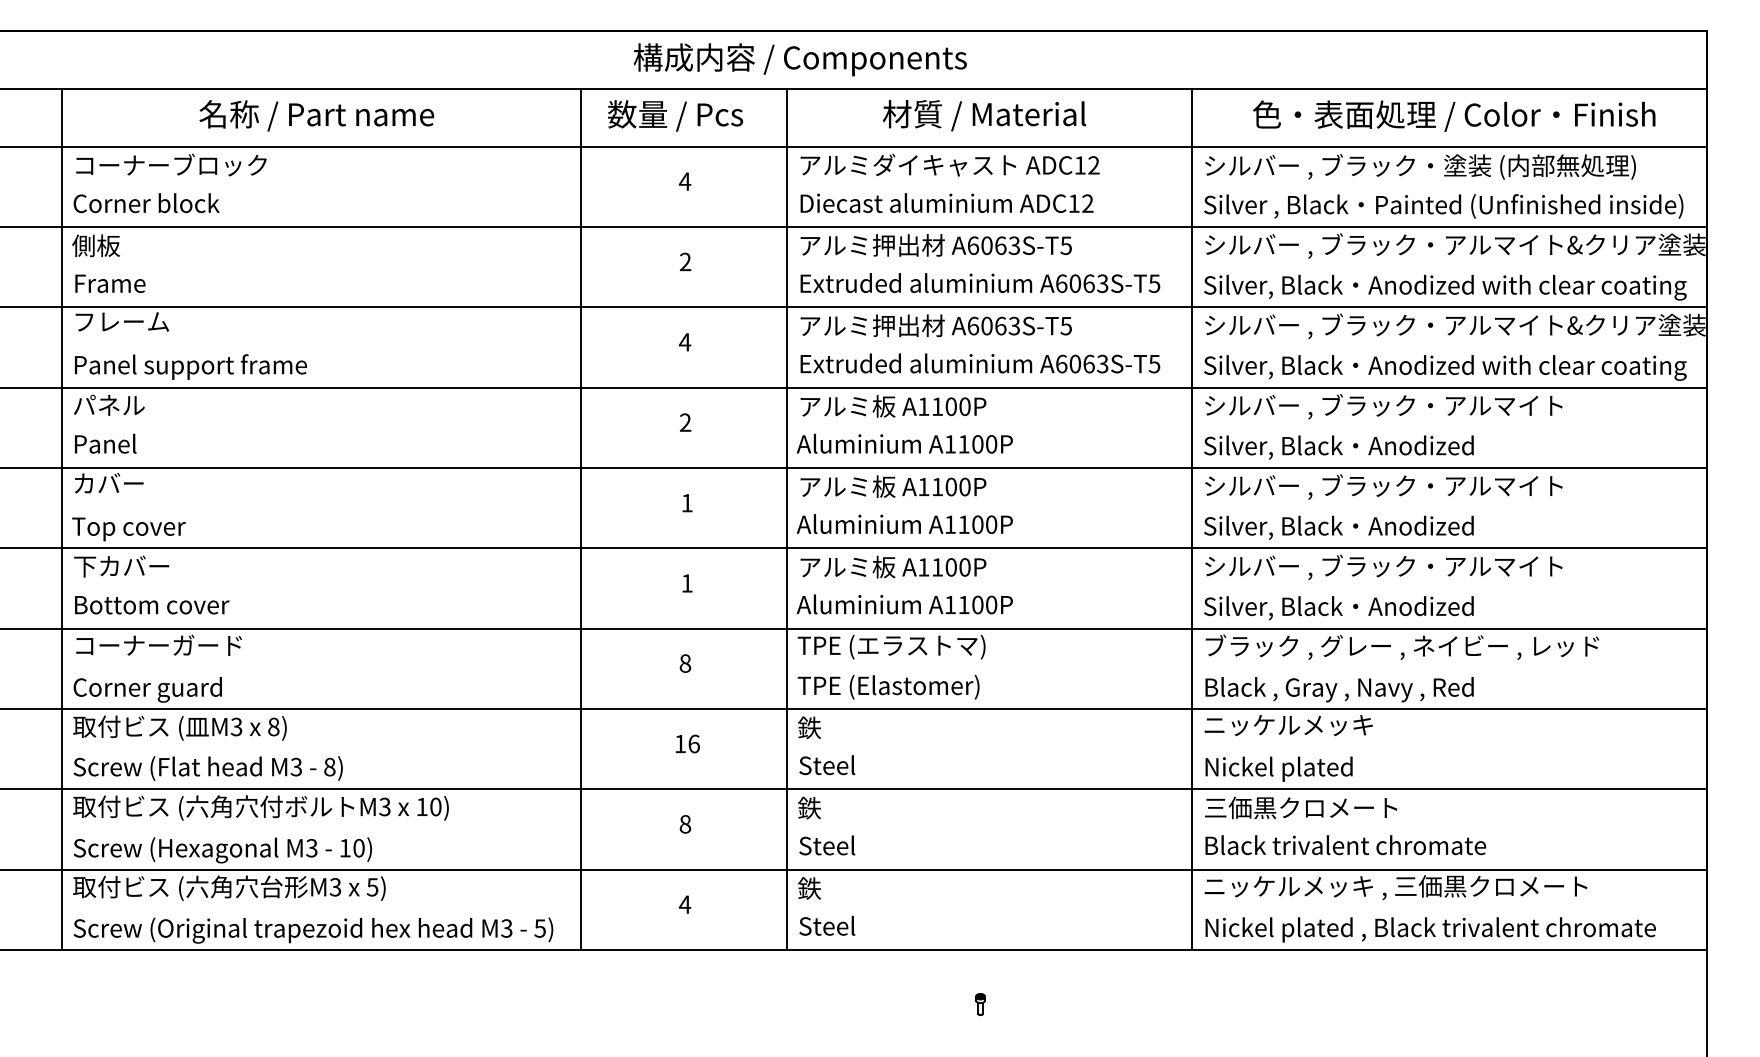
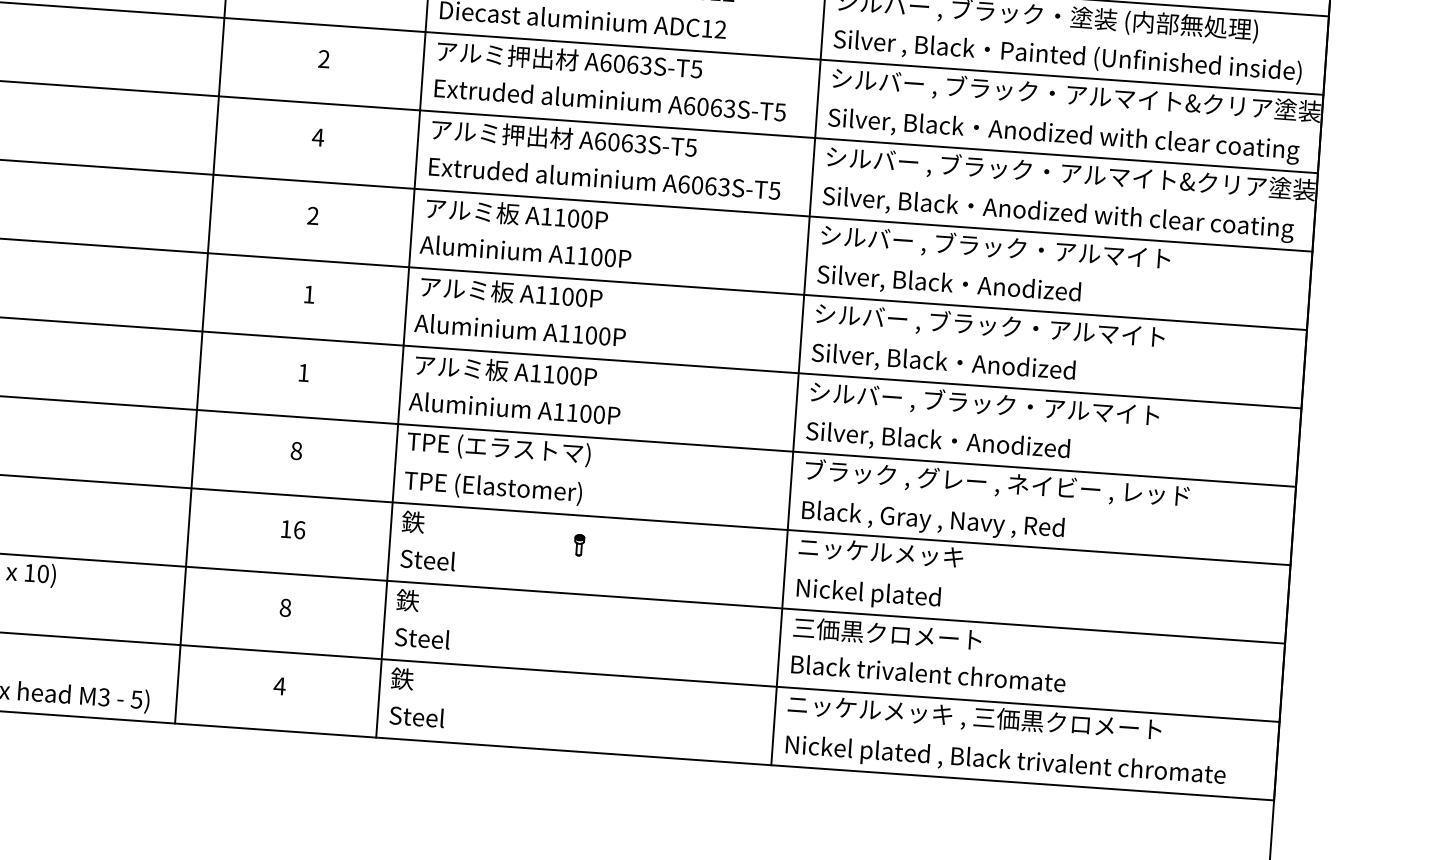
part: (980, 1004) -> (579, 545), moved

